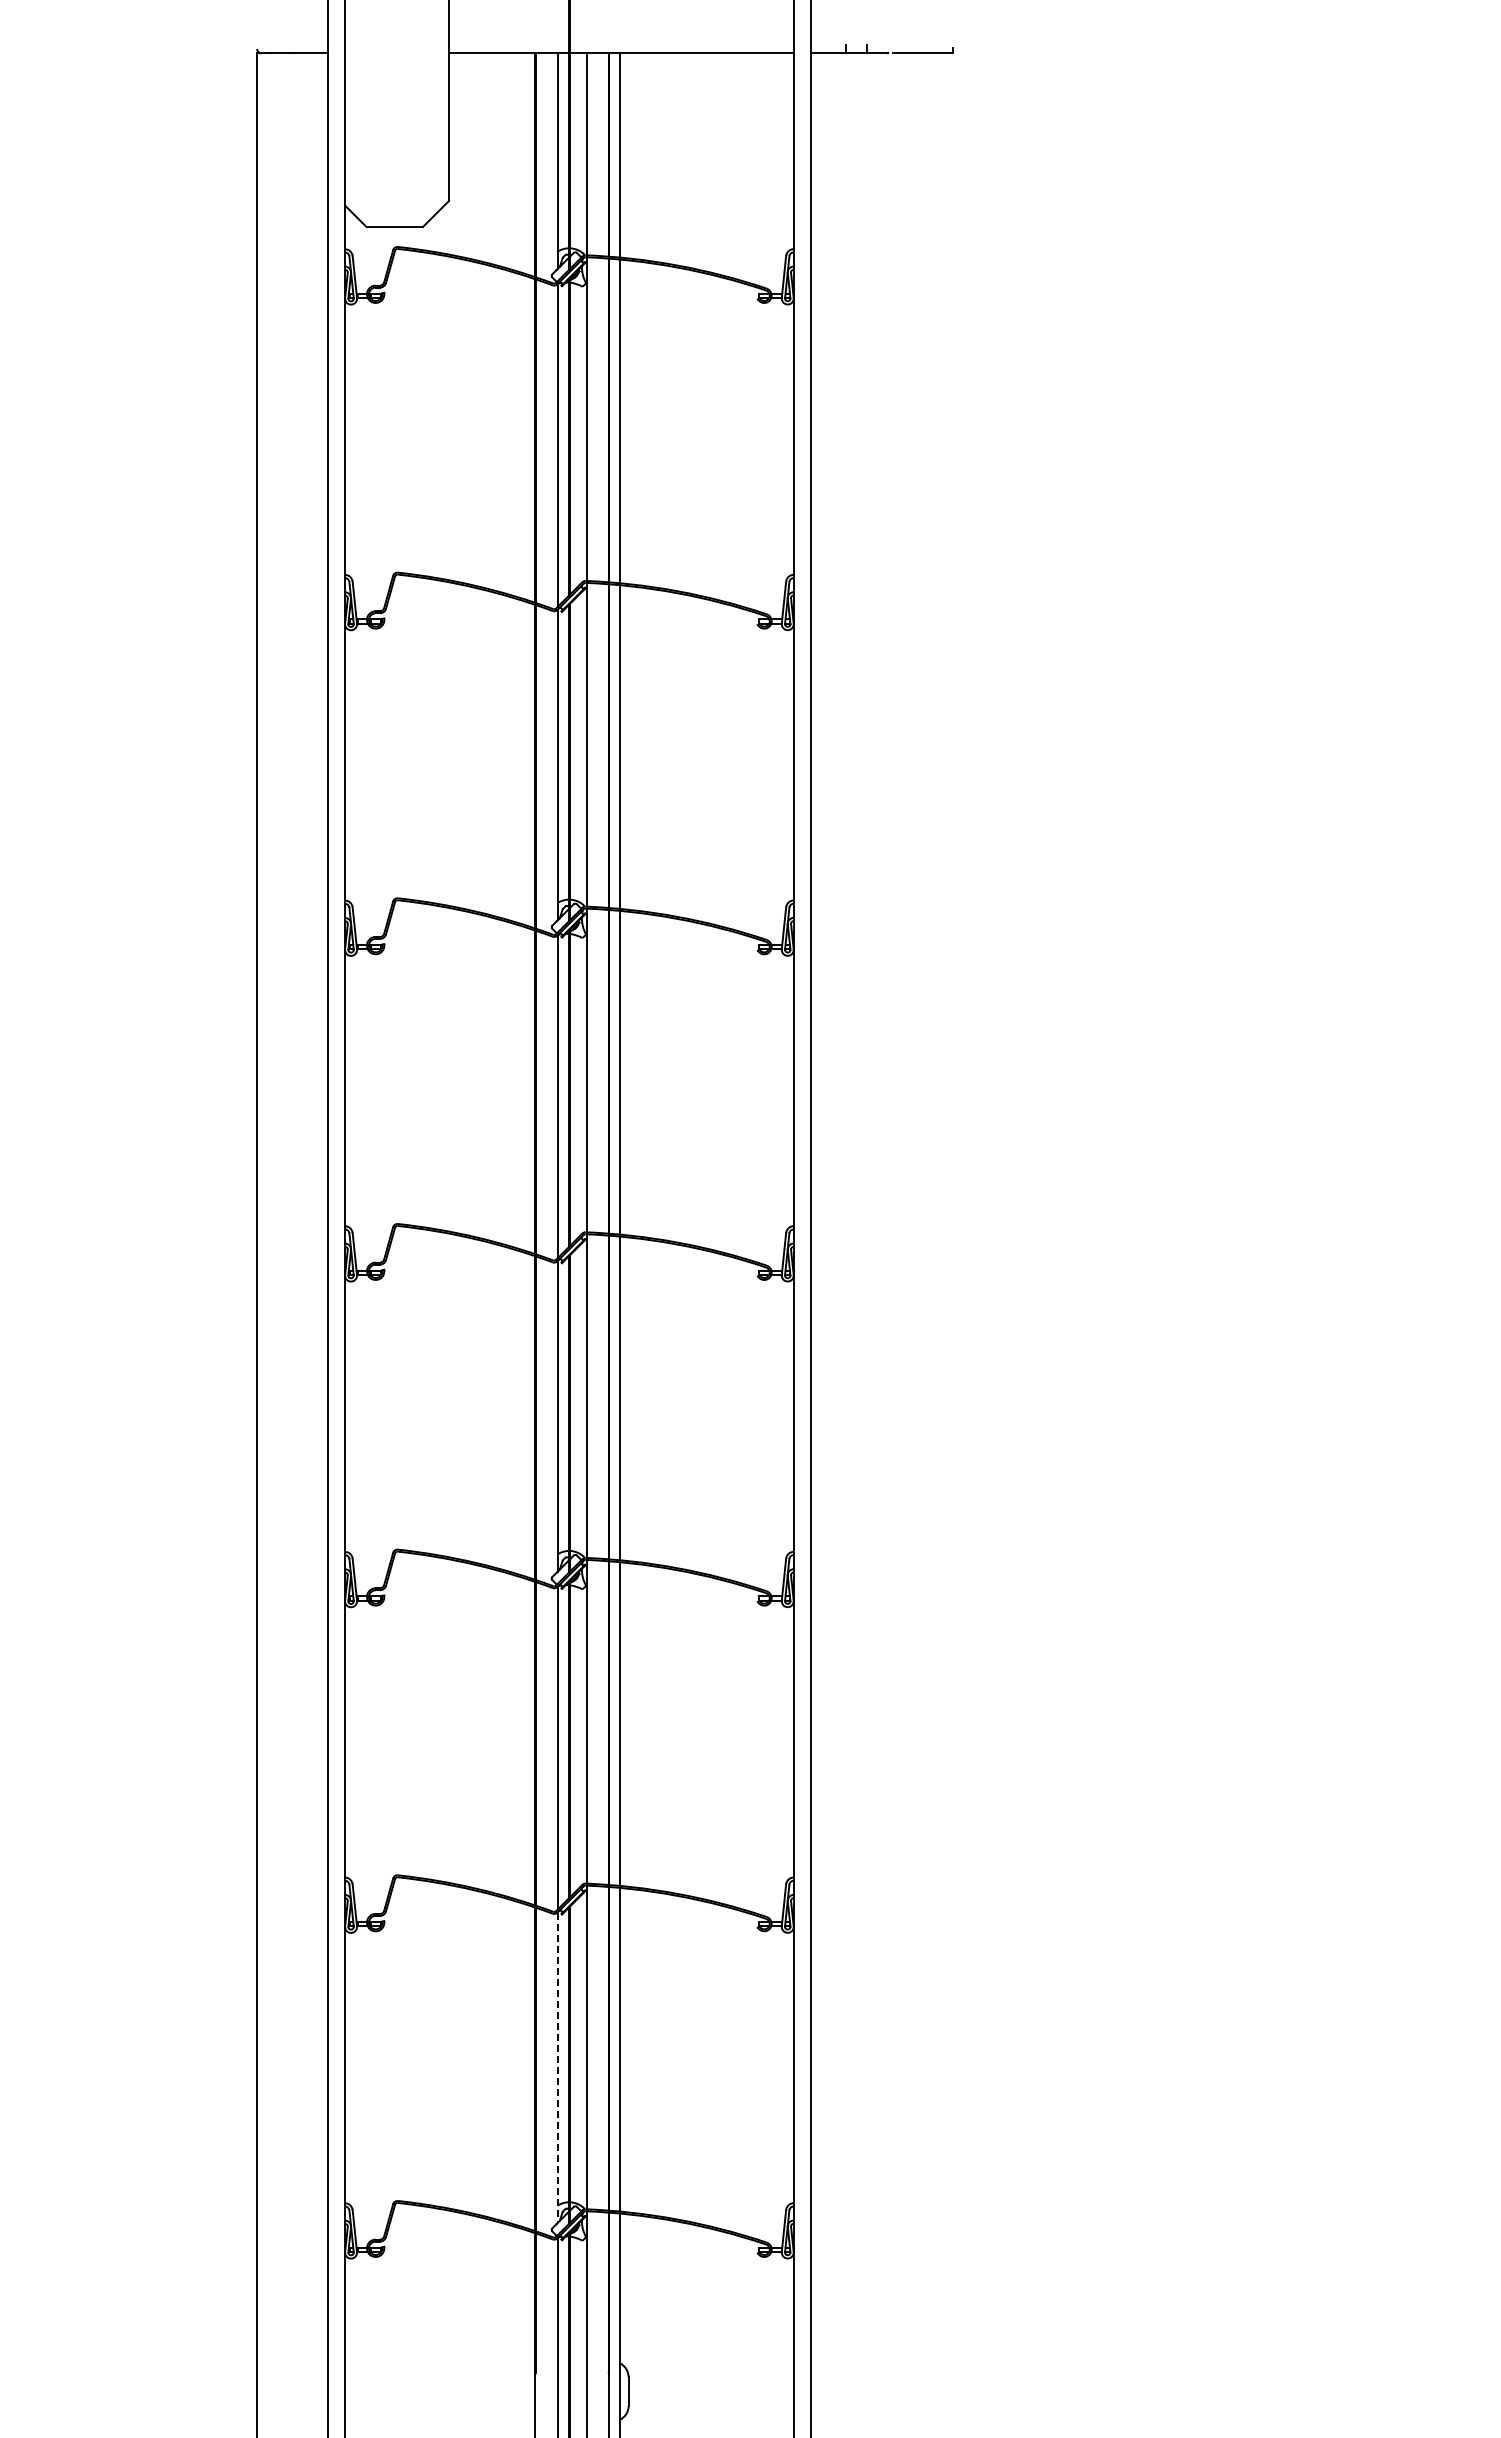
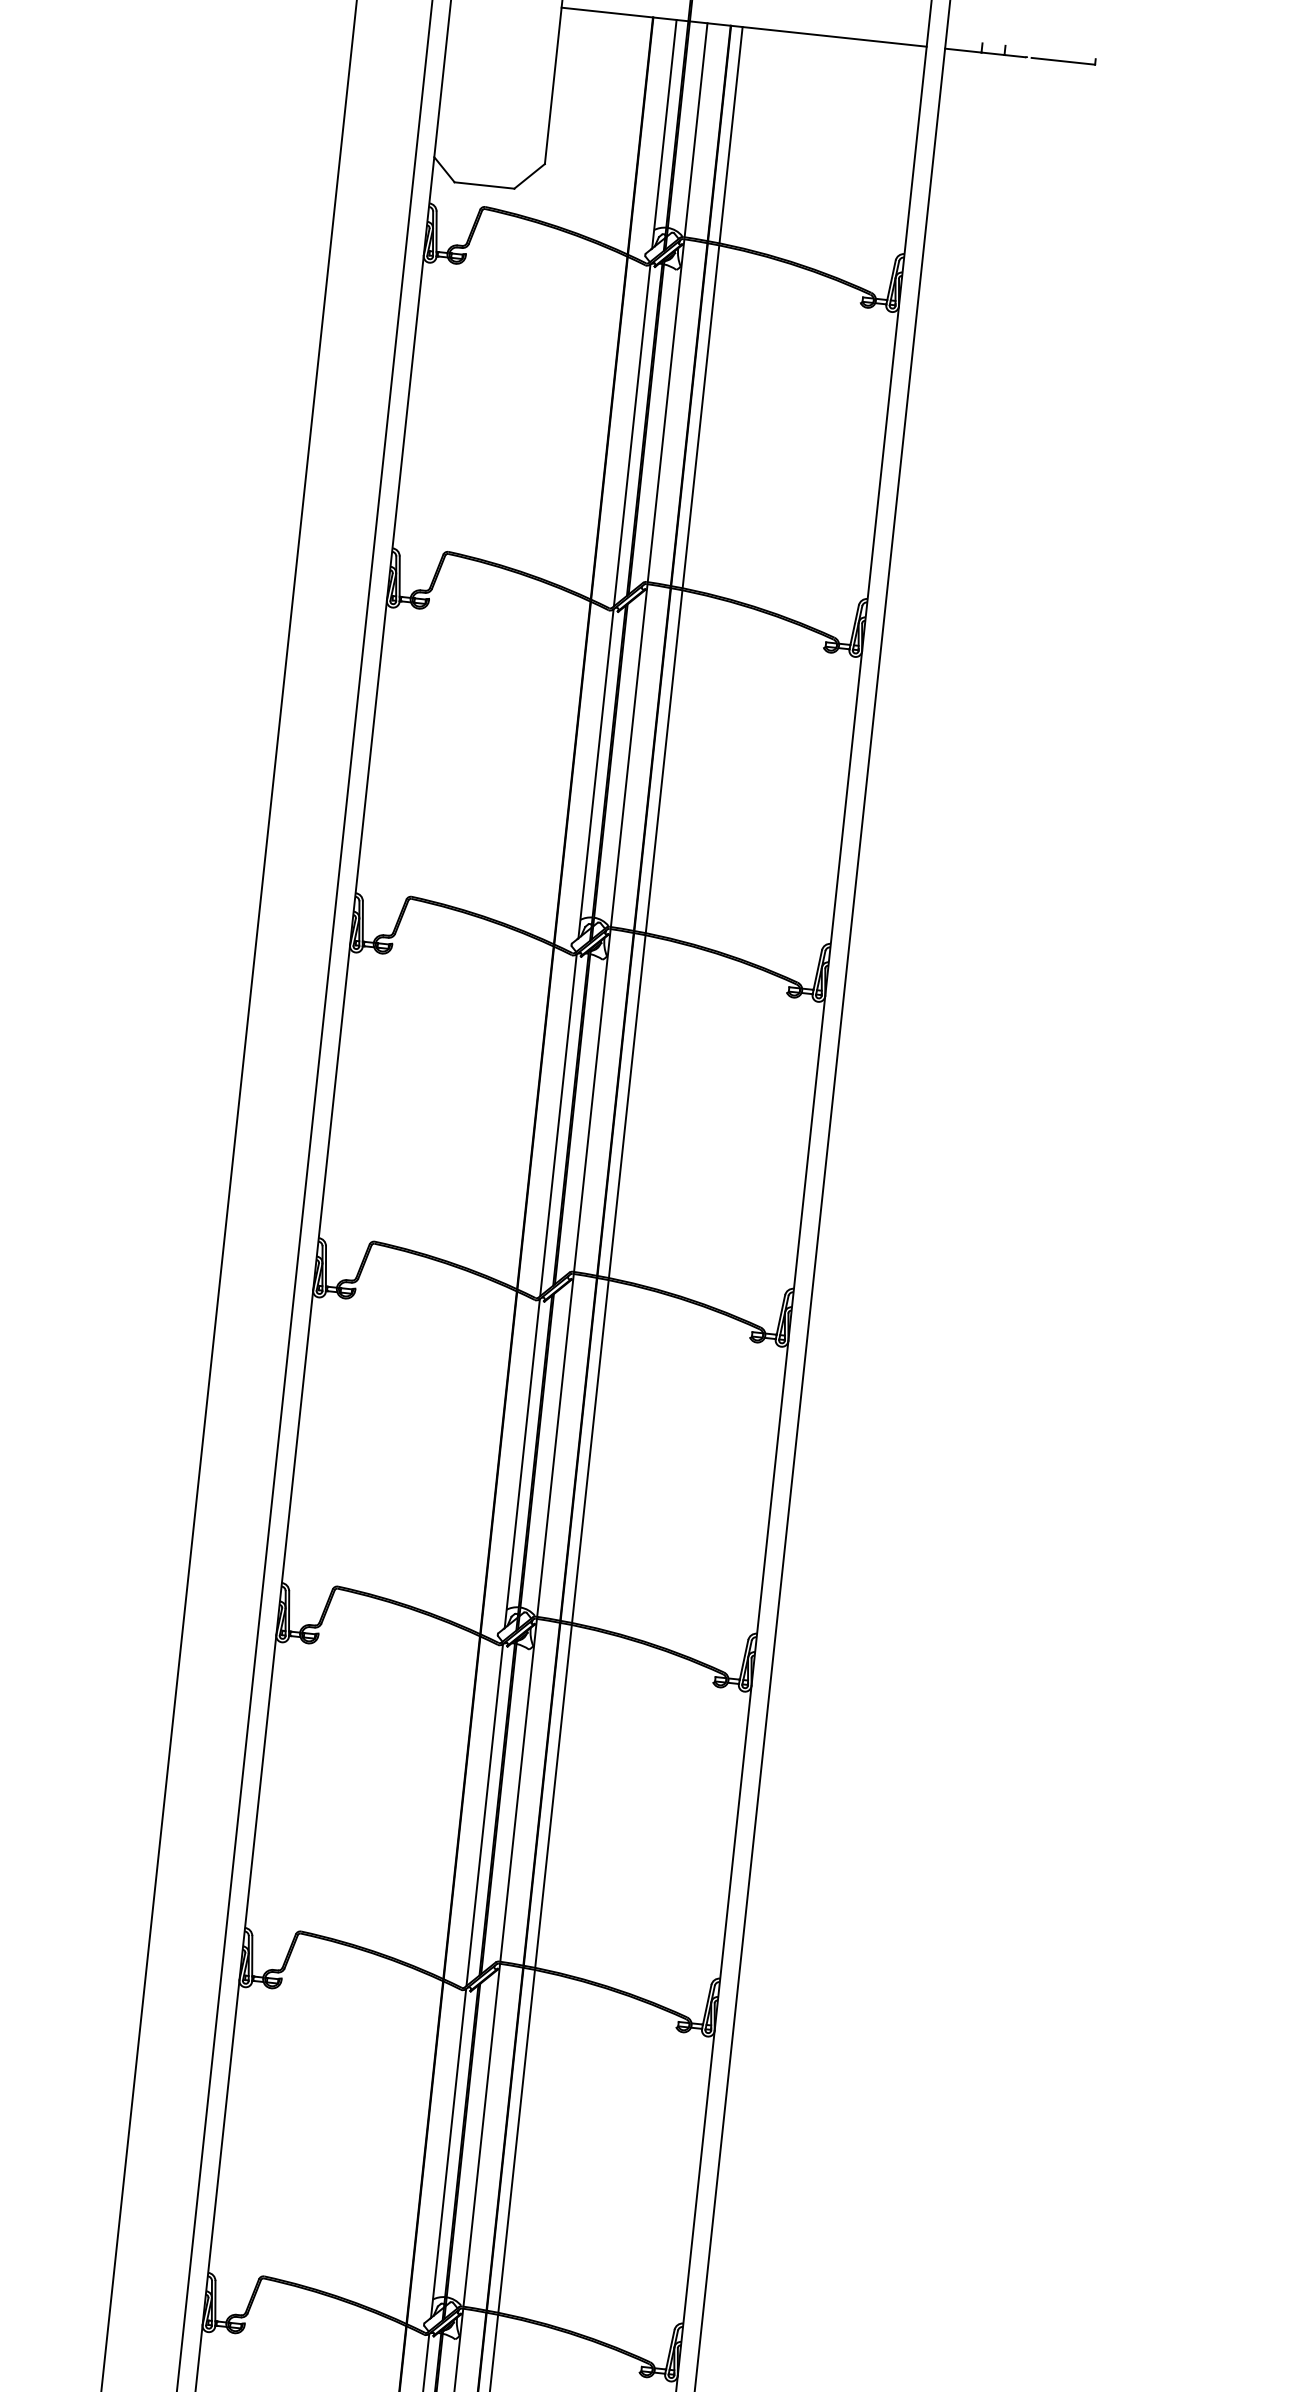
line: (557, 2068) -> (448, 2154), dashed -> solid

